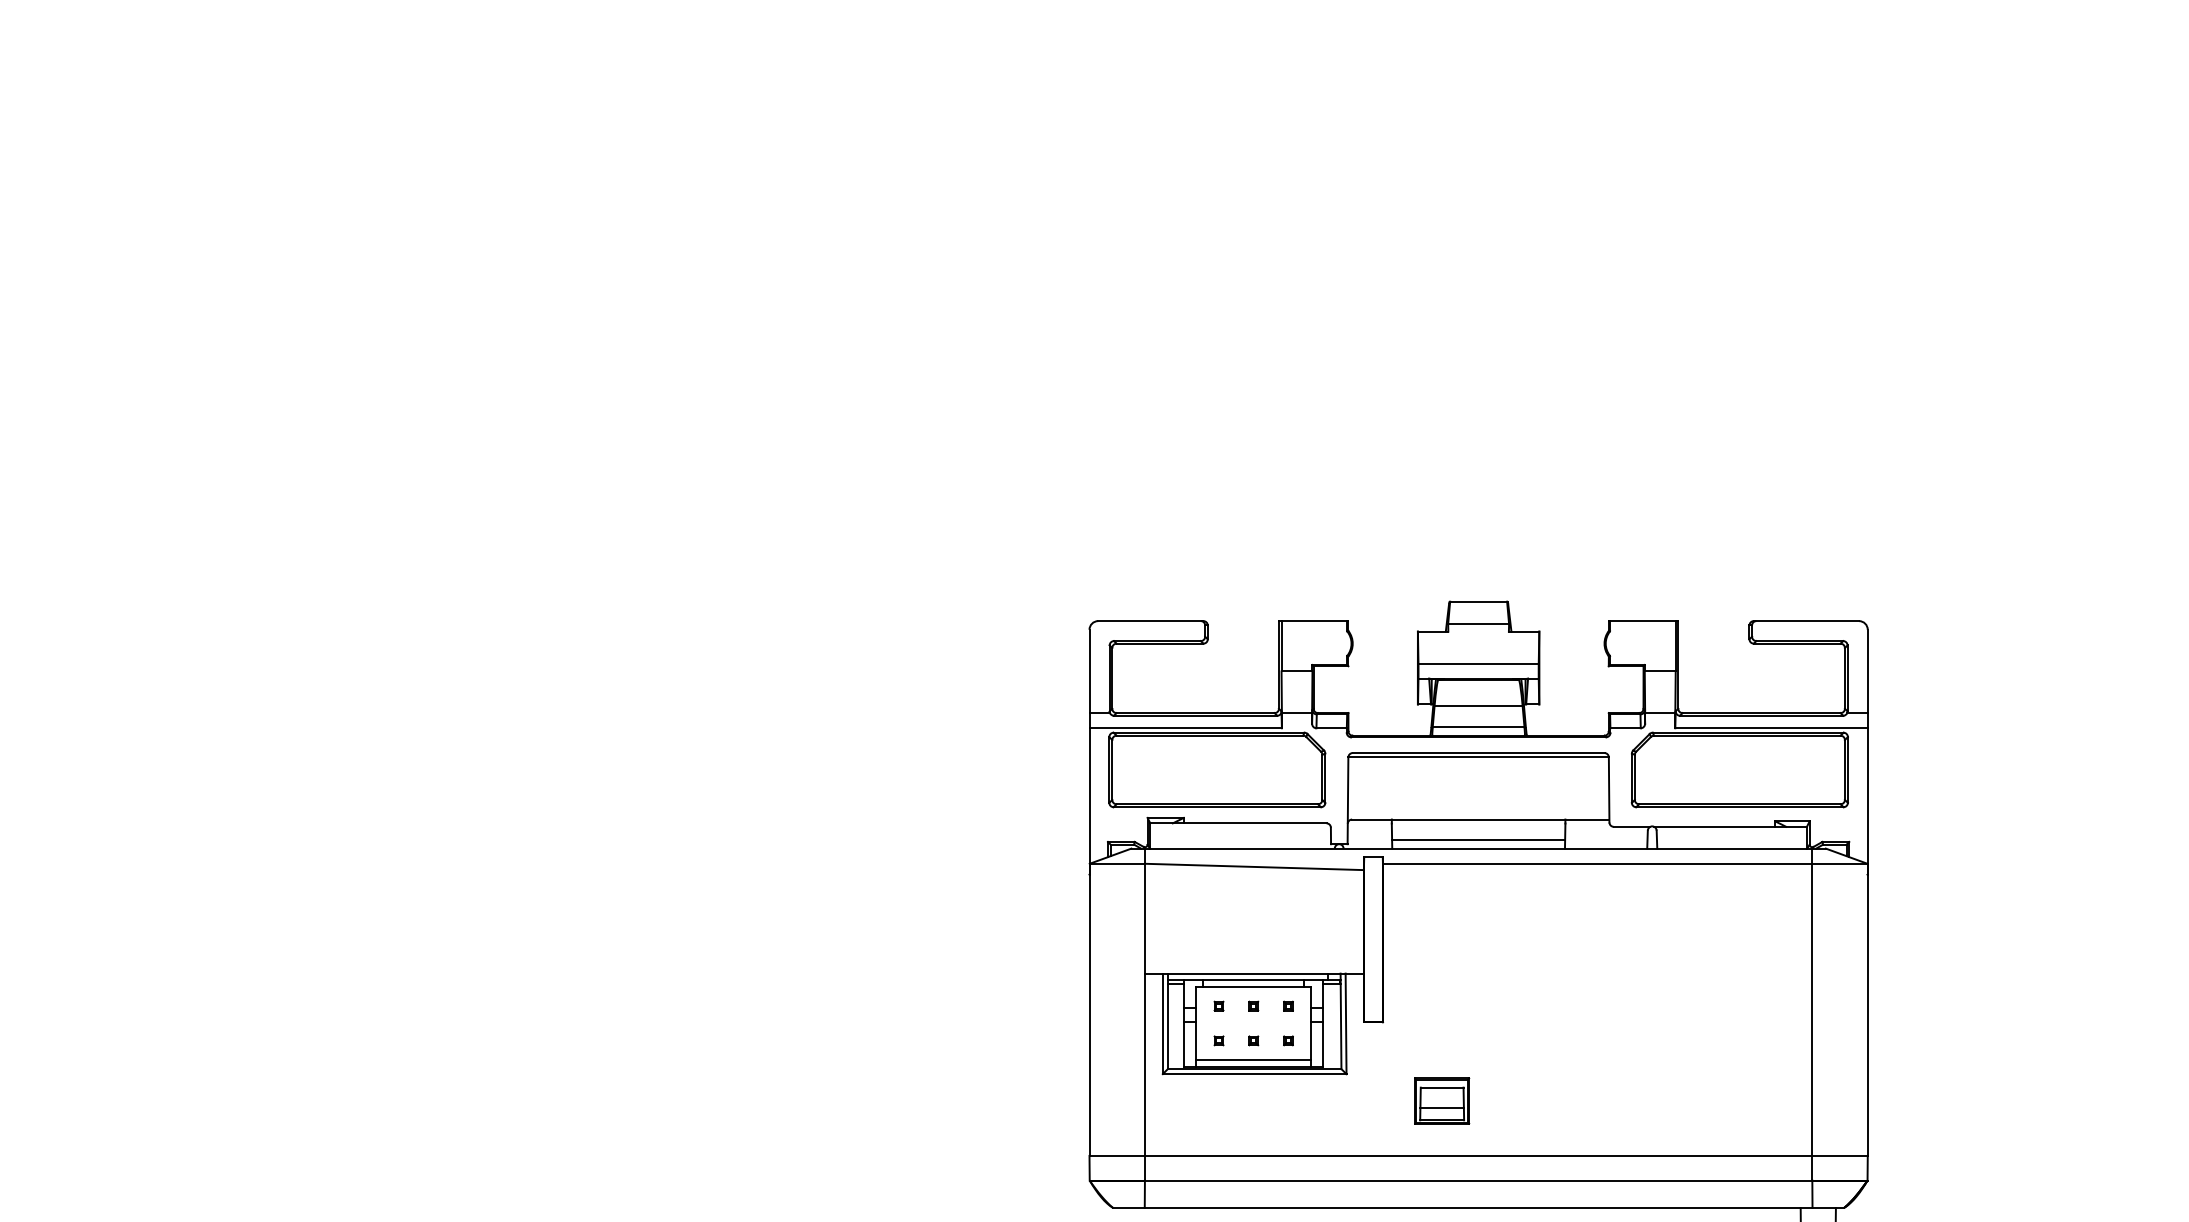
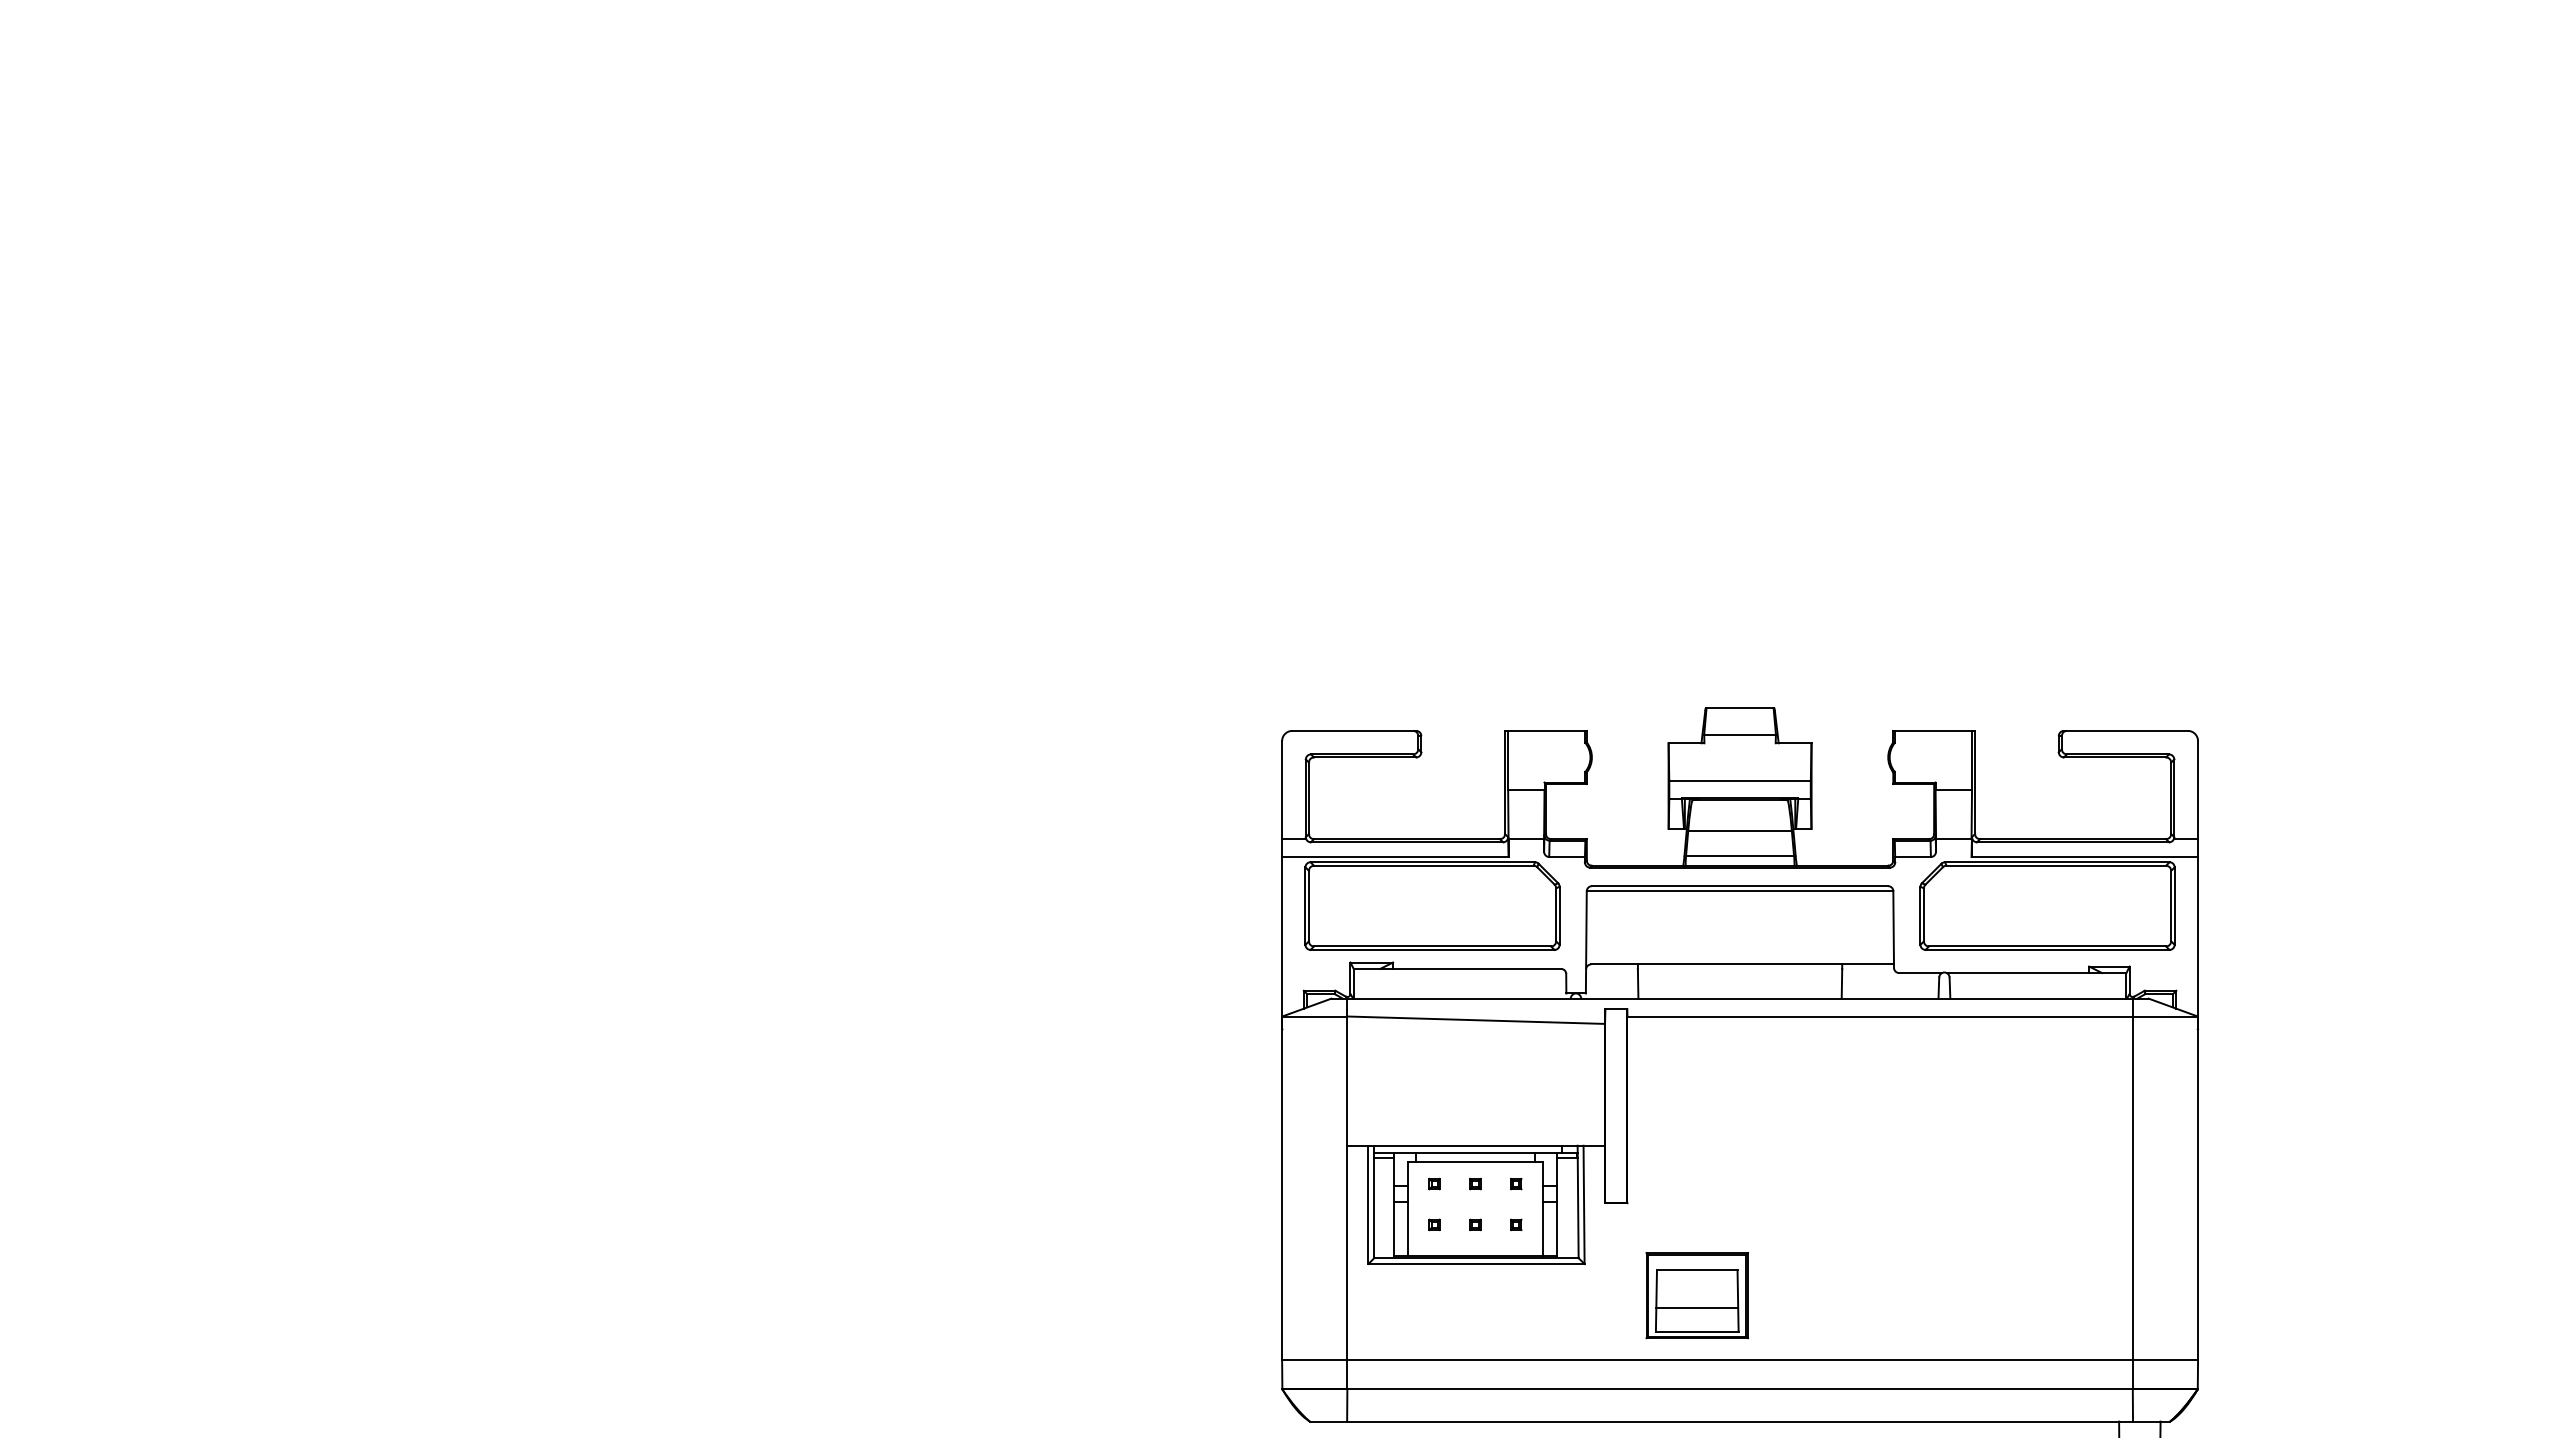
line: (1478, 839) -> (1739, 988), removed
line: (1253, 1060) -> (1475, 1247), removed
part: (1441, 1100) -> (1696, 1295), size x1.6

